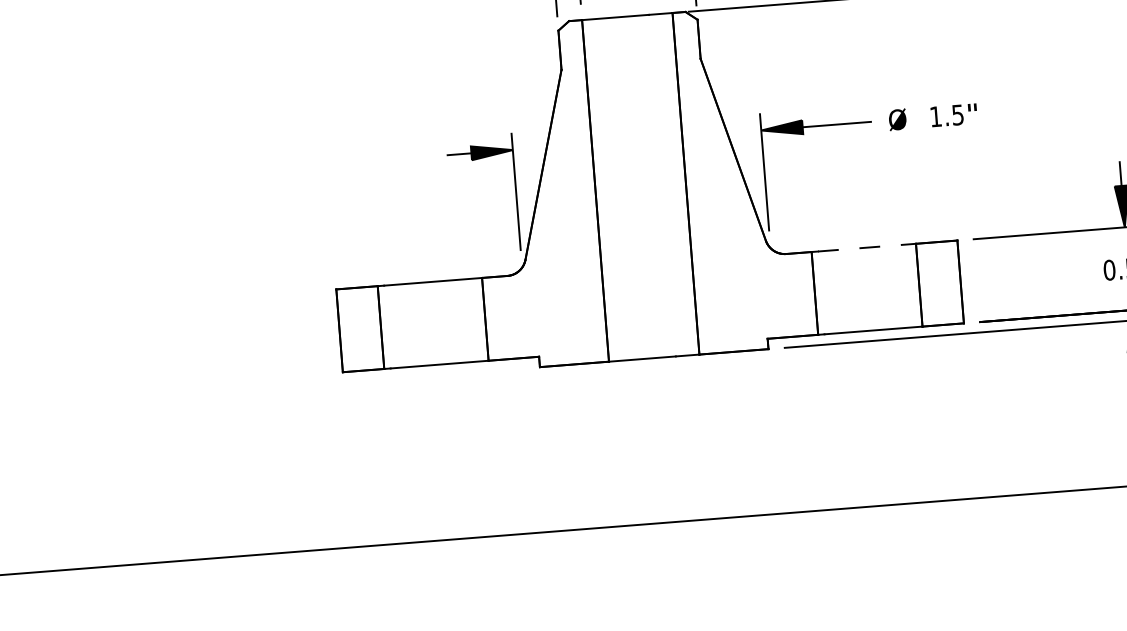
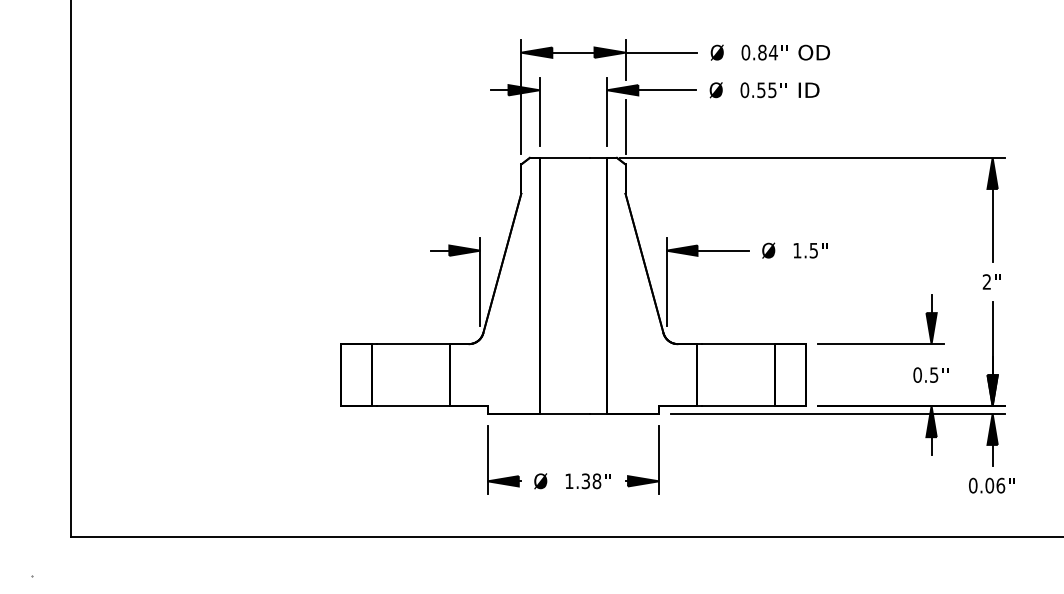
line: (867, 248) -> (738, 344), dashed -> solid
part: (656, 437) -> (570, 473), added

